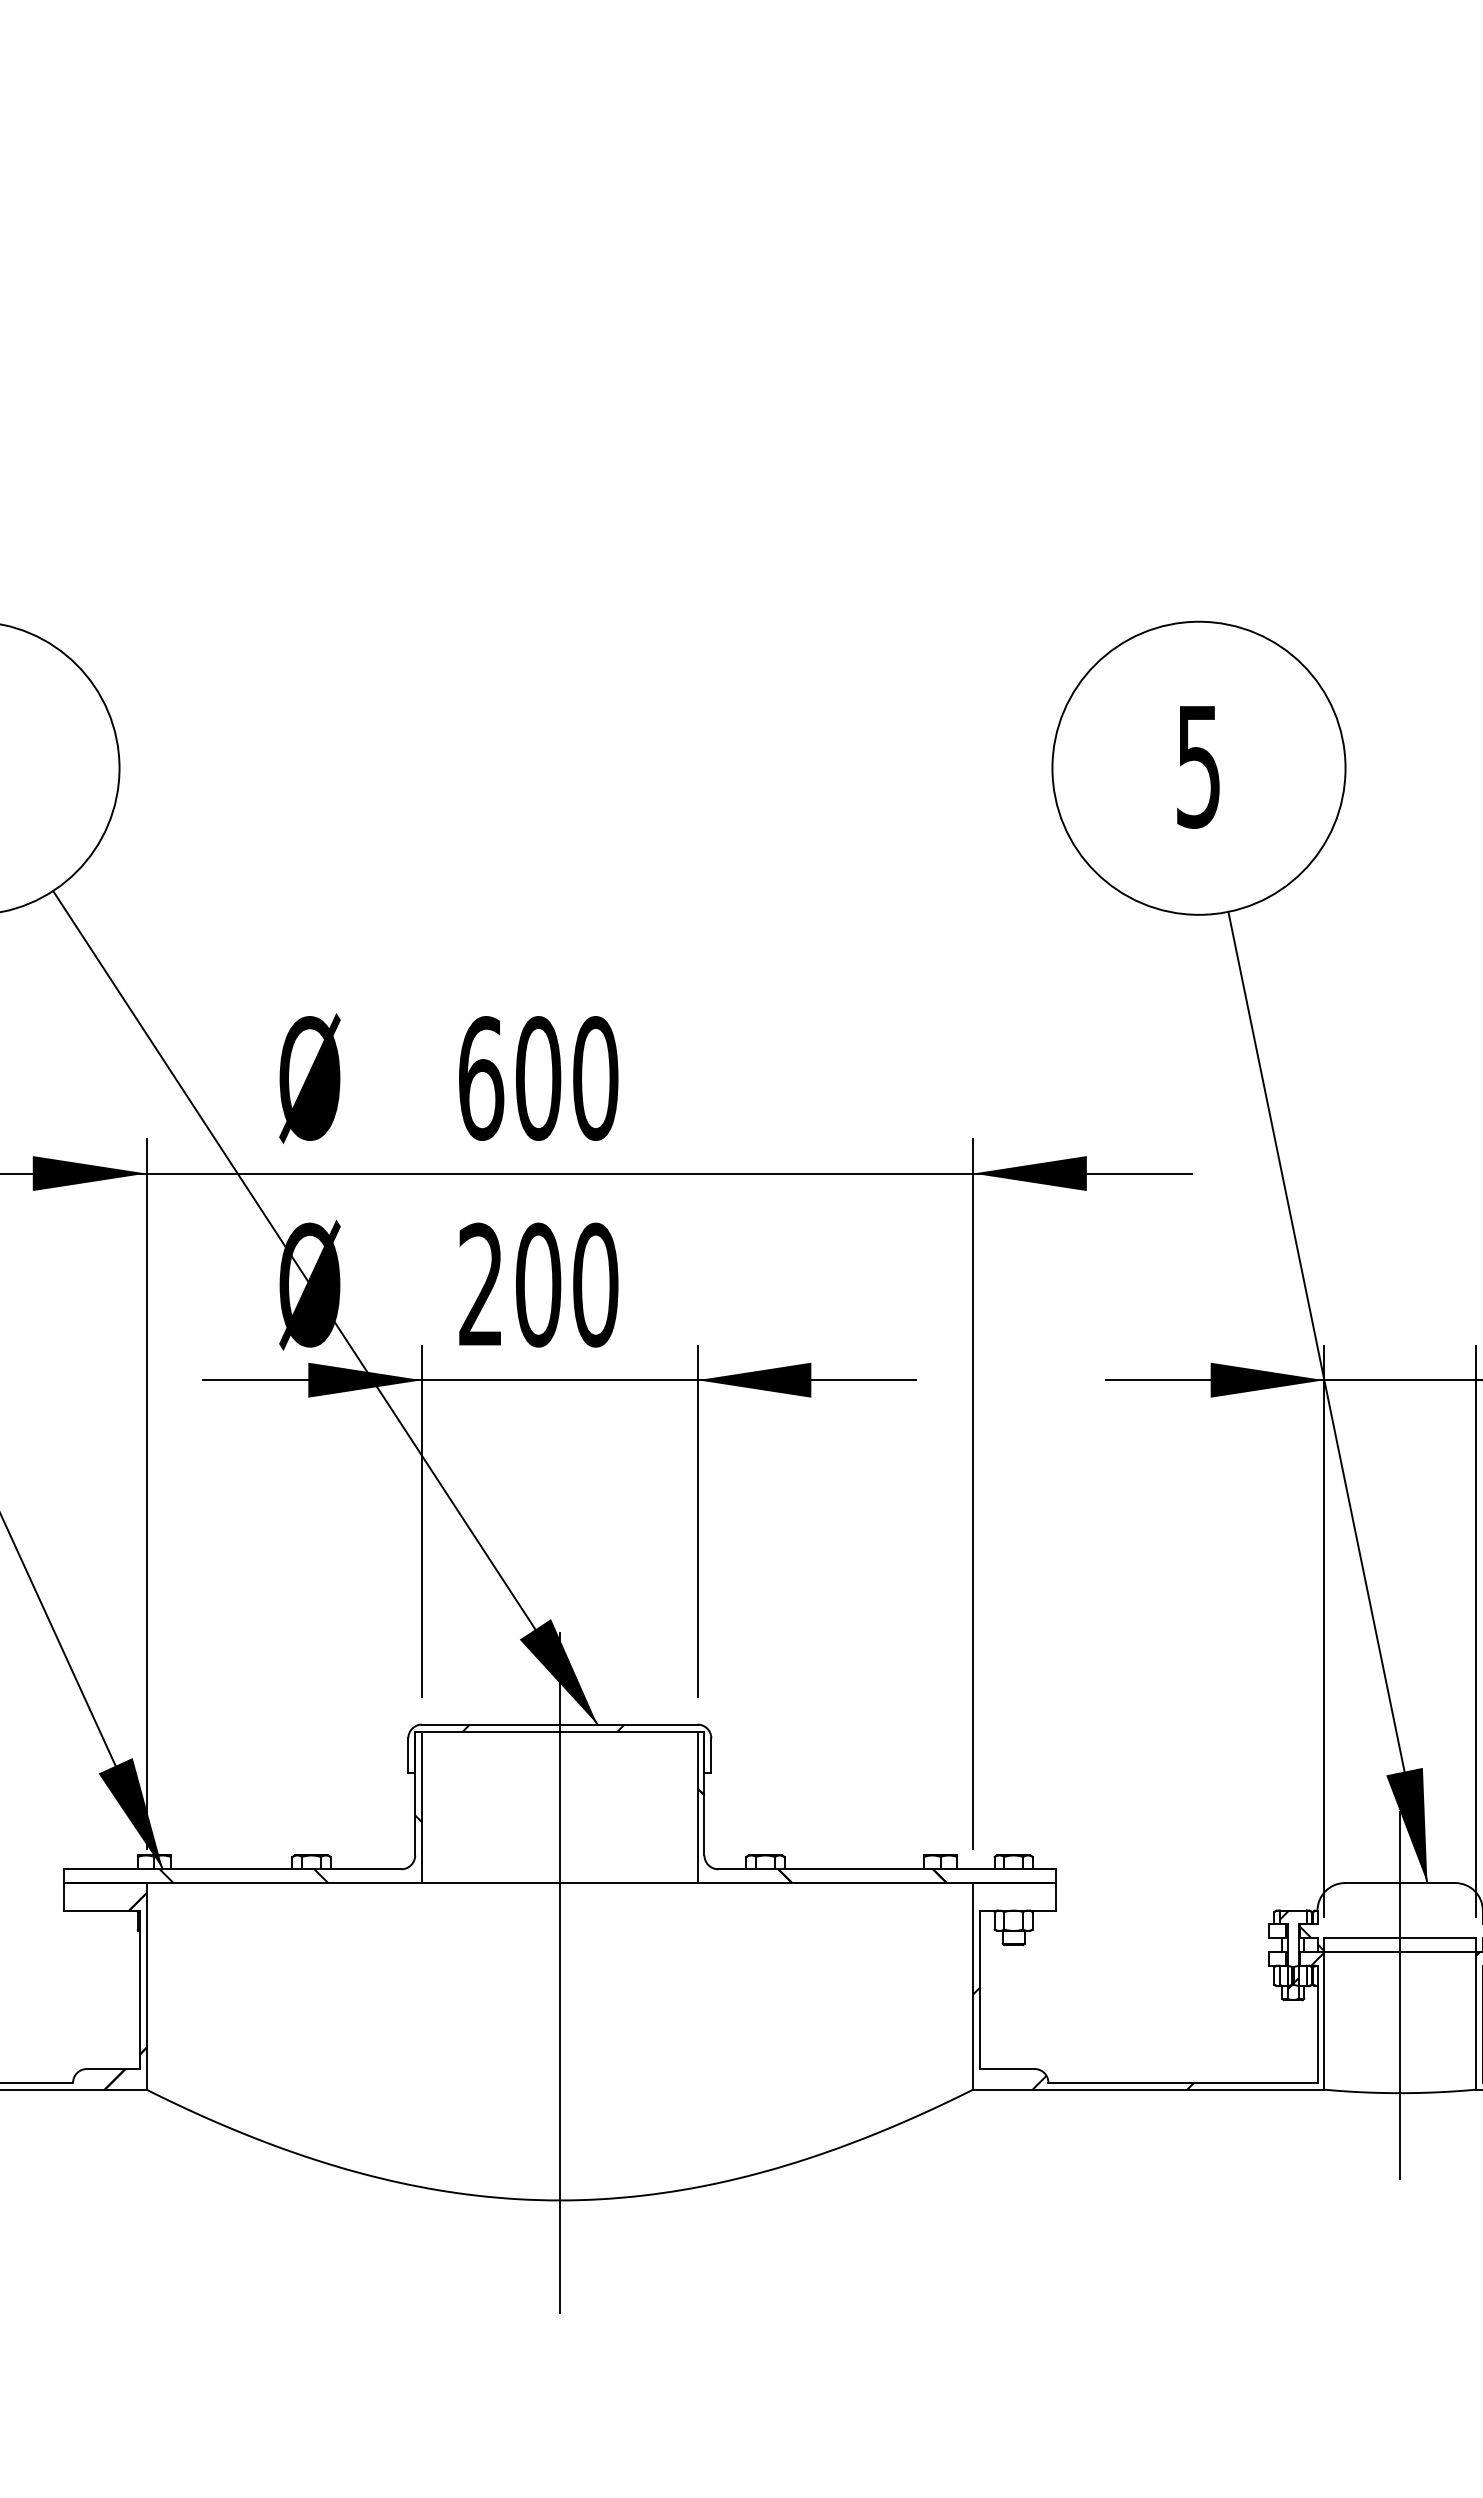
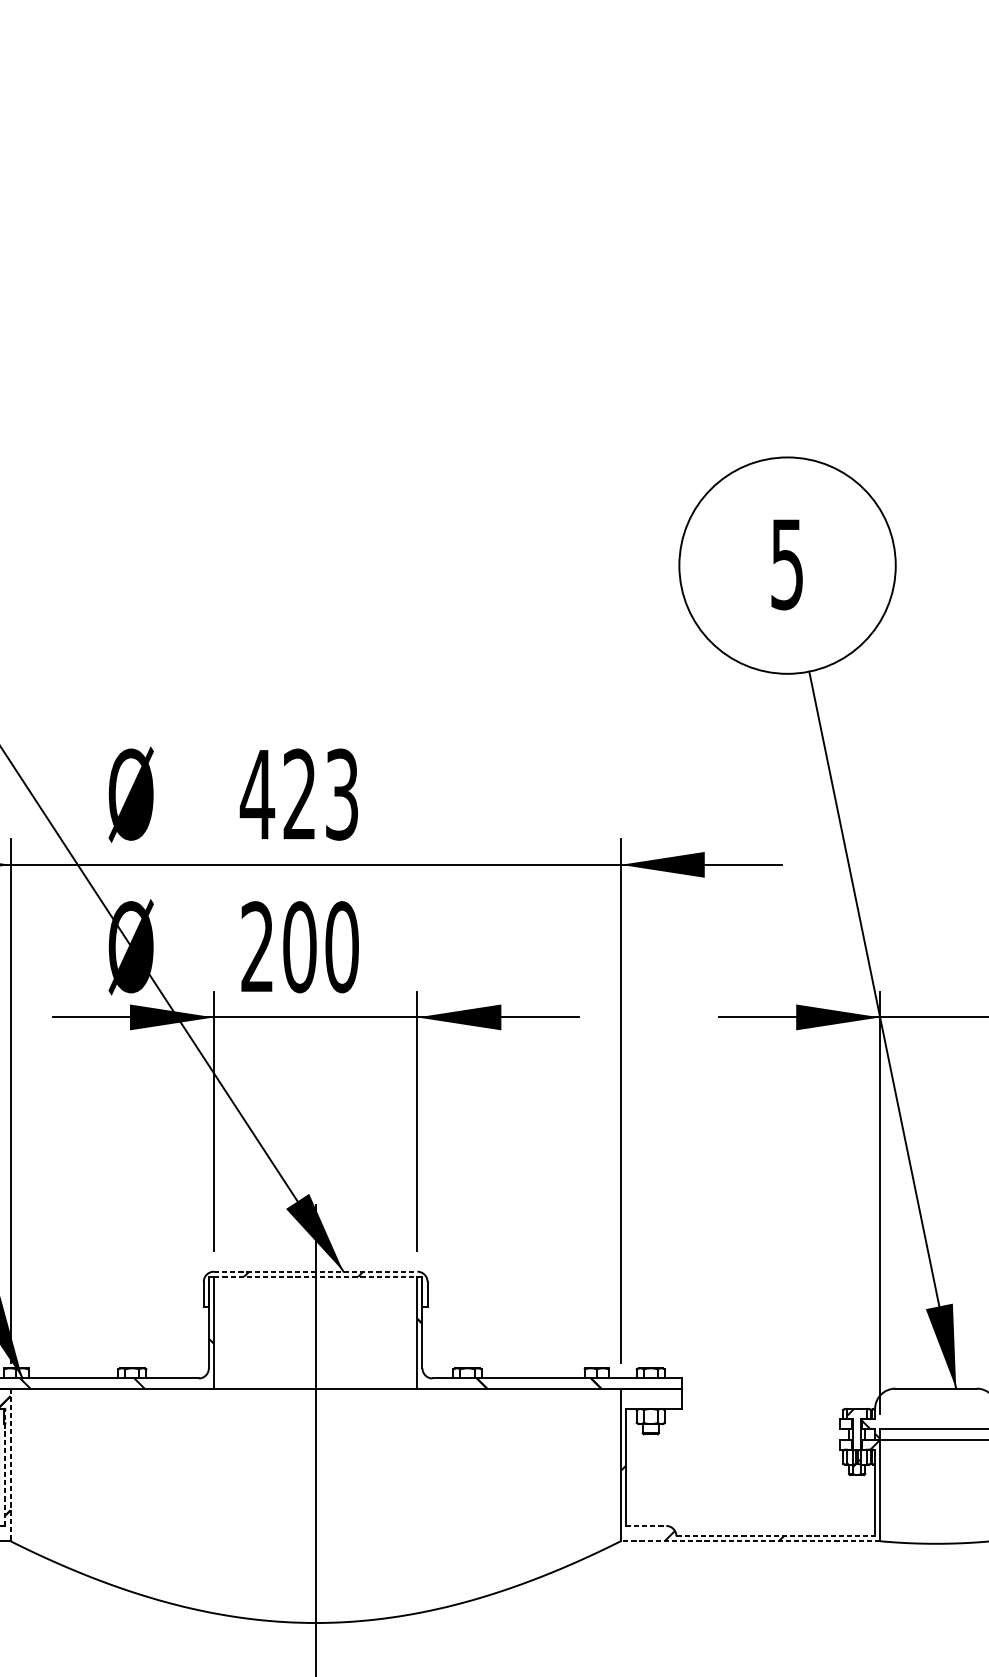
text: (537, 1078) -> (299, 794), 600 -> 423
line: (559, 1724) -> (315, 1271), solid -> dashed
line: (559, 1731) -> (315, 1276), solid -> dashed
line: (146, 1986) -> (10, 1465), solid -> dashed
line: (139, 1989) -> (5, 1467), solid -> dashed
line: (1400, 1995) -> (936, 1471), removed
line: (1007, 2069) -> (646, 1526), solid -> dashed
line: (1182, 2082) -> (775, 1535), solid -> dashed
line: (1148, 2089) -> (750, 1541), solid -> dashed

